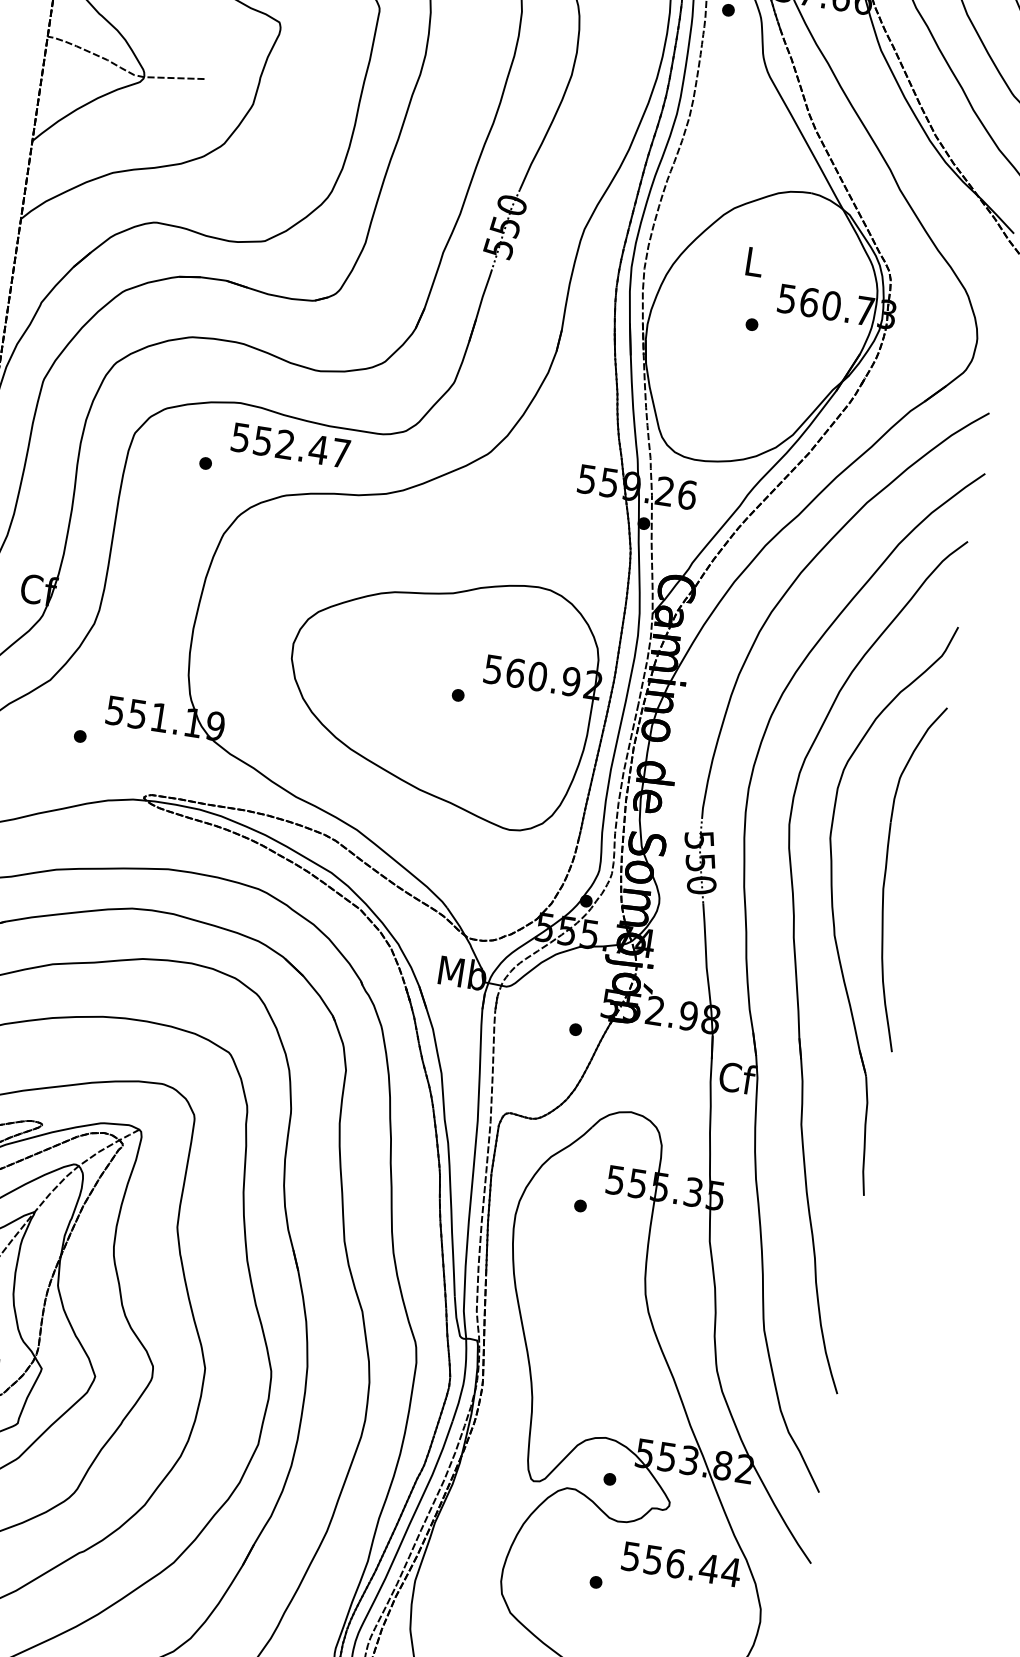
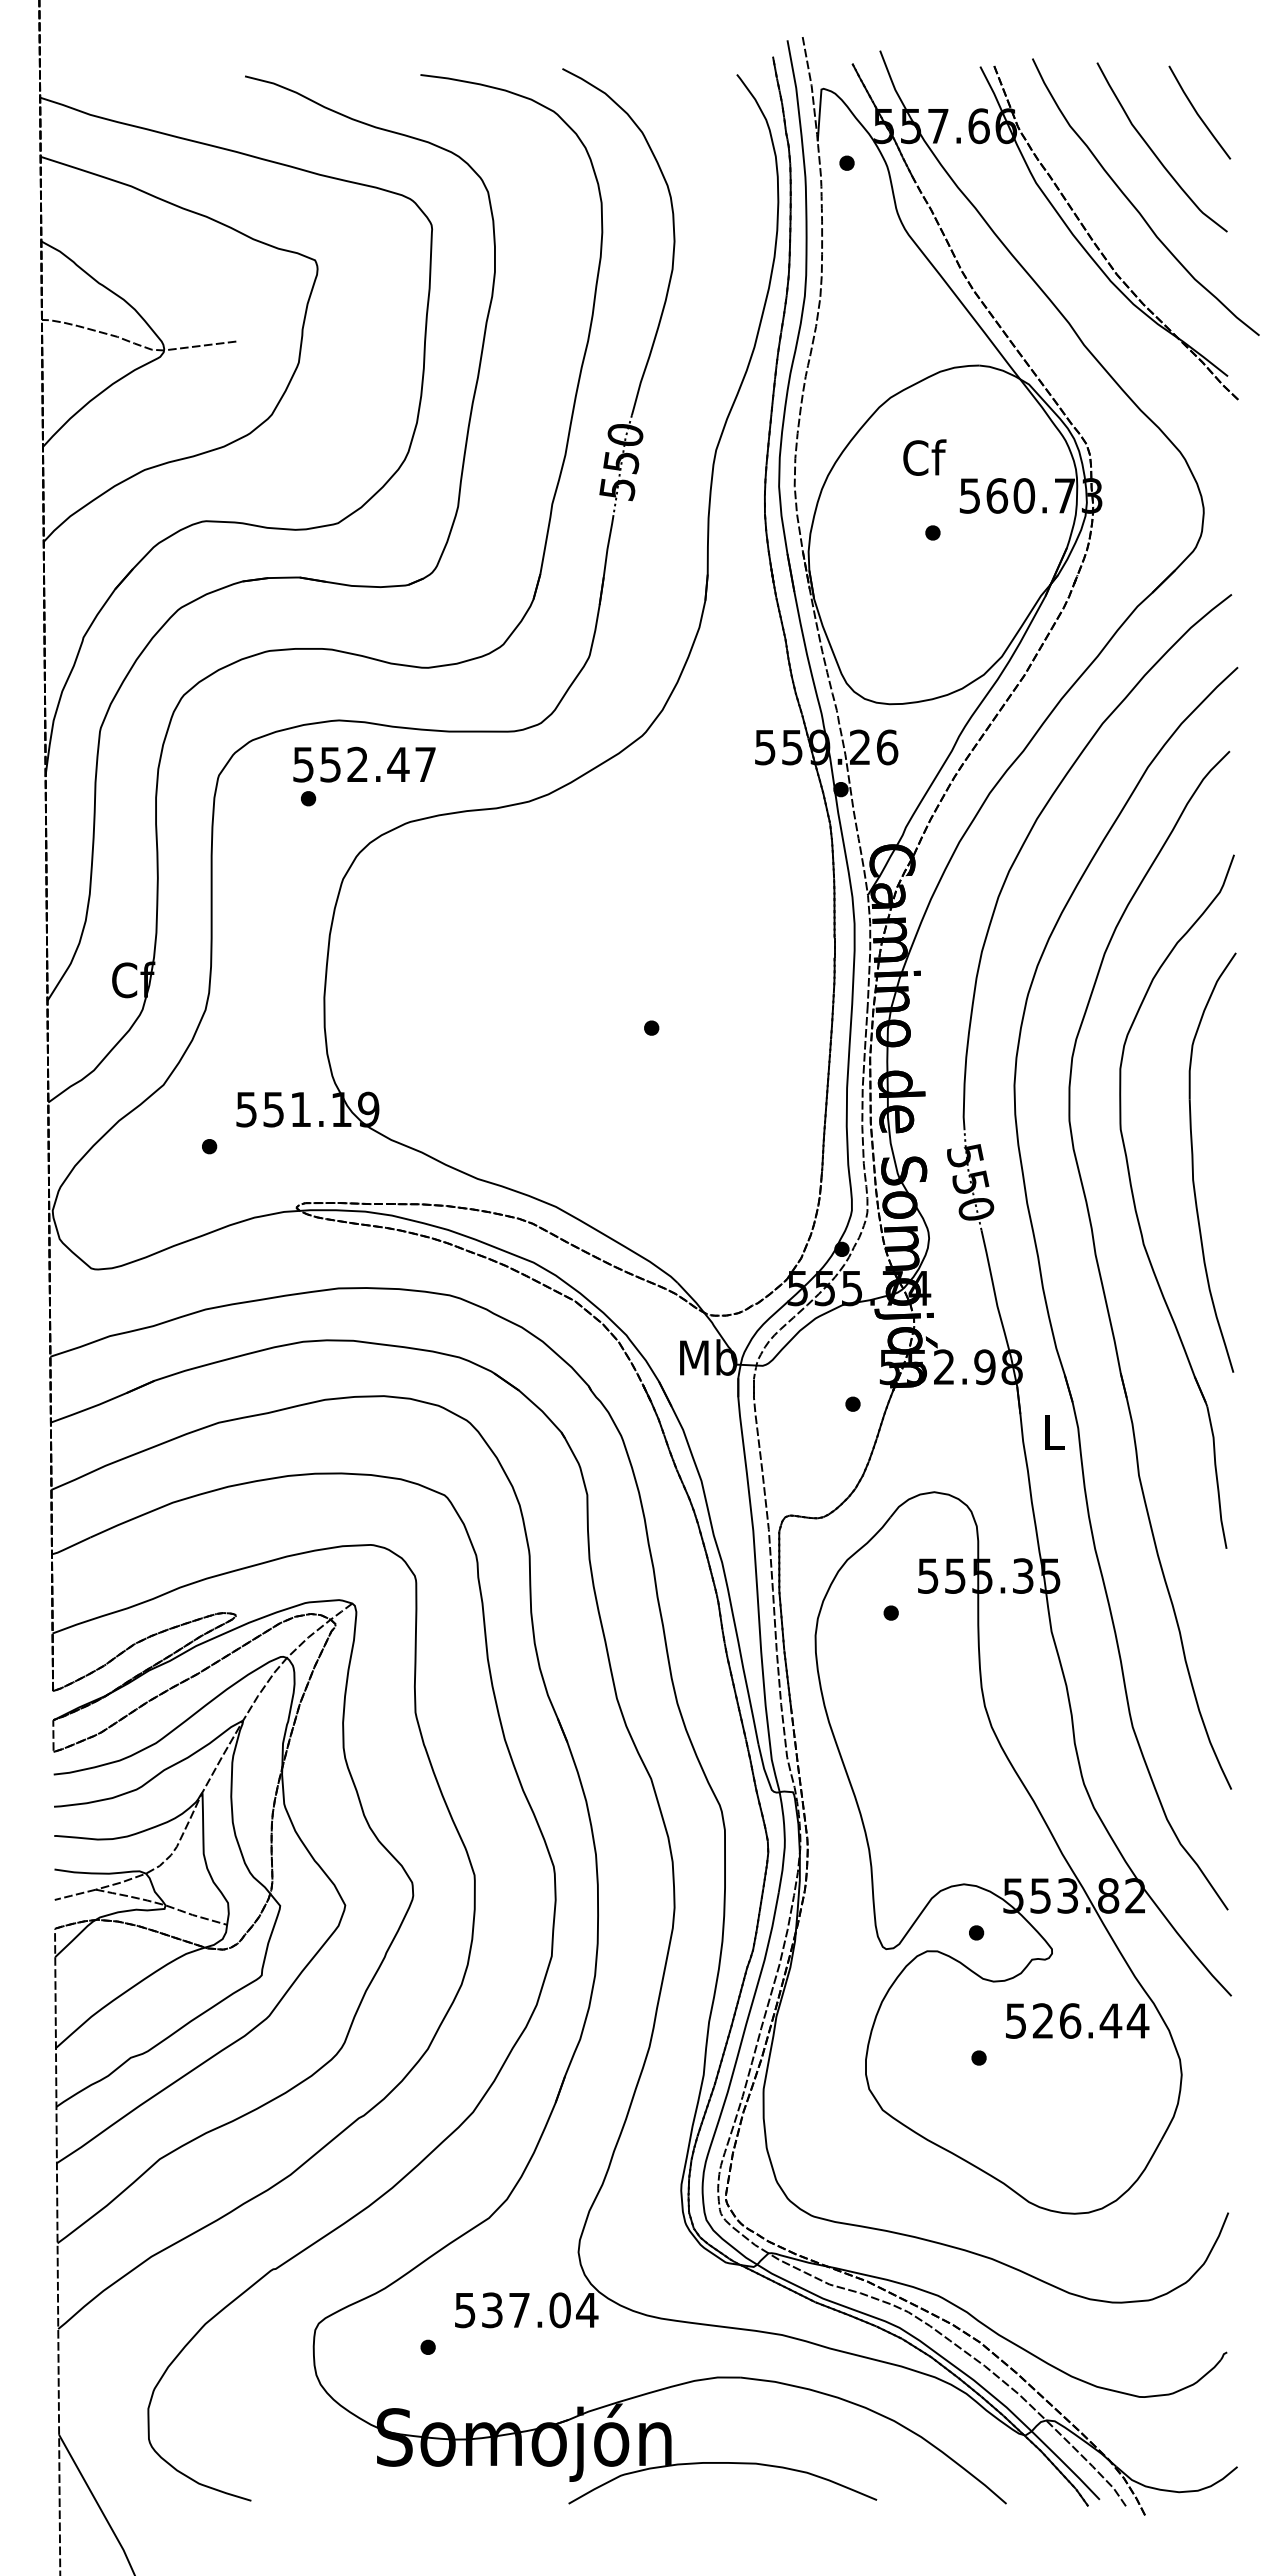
text: (754, 261) -> (924, 457), L -> Cf
text: (290, 445) -> (364, 764), moved
part: (442, 695) -> (632, 1031), removed
text: (737, 1077) -> (1054, 1431), Cf -> L
text: (652, 1559) -> (1042, 2020), 556.44 -> 526.44

